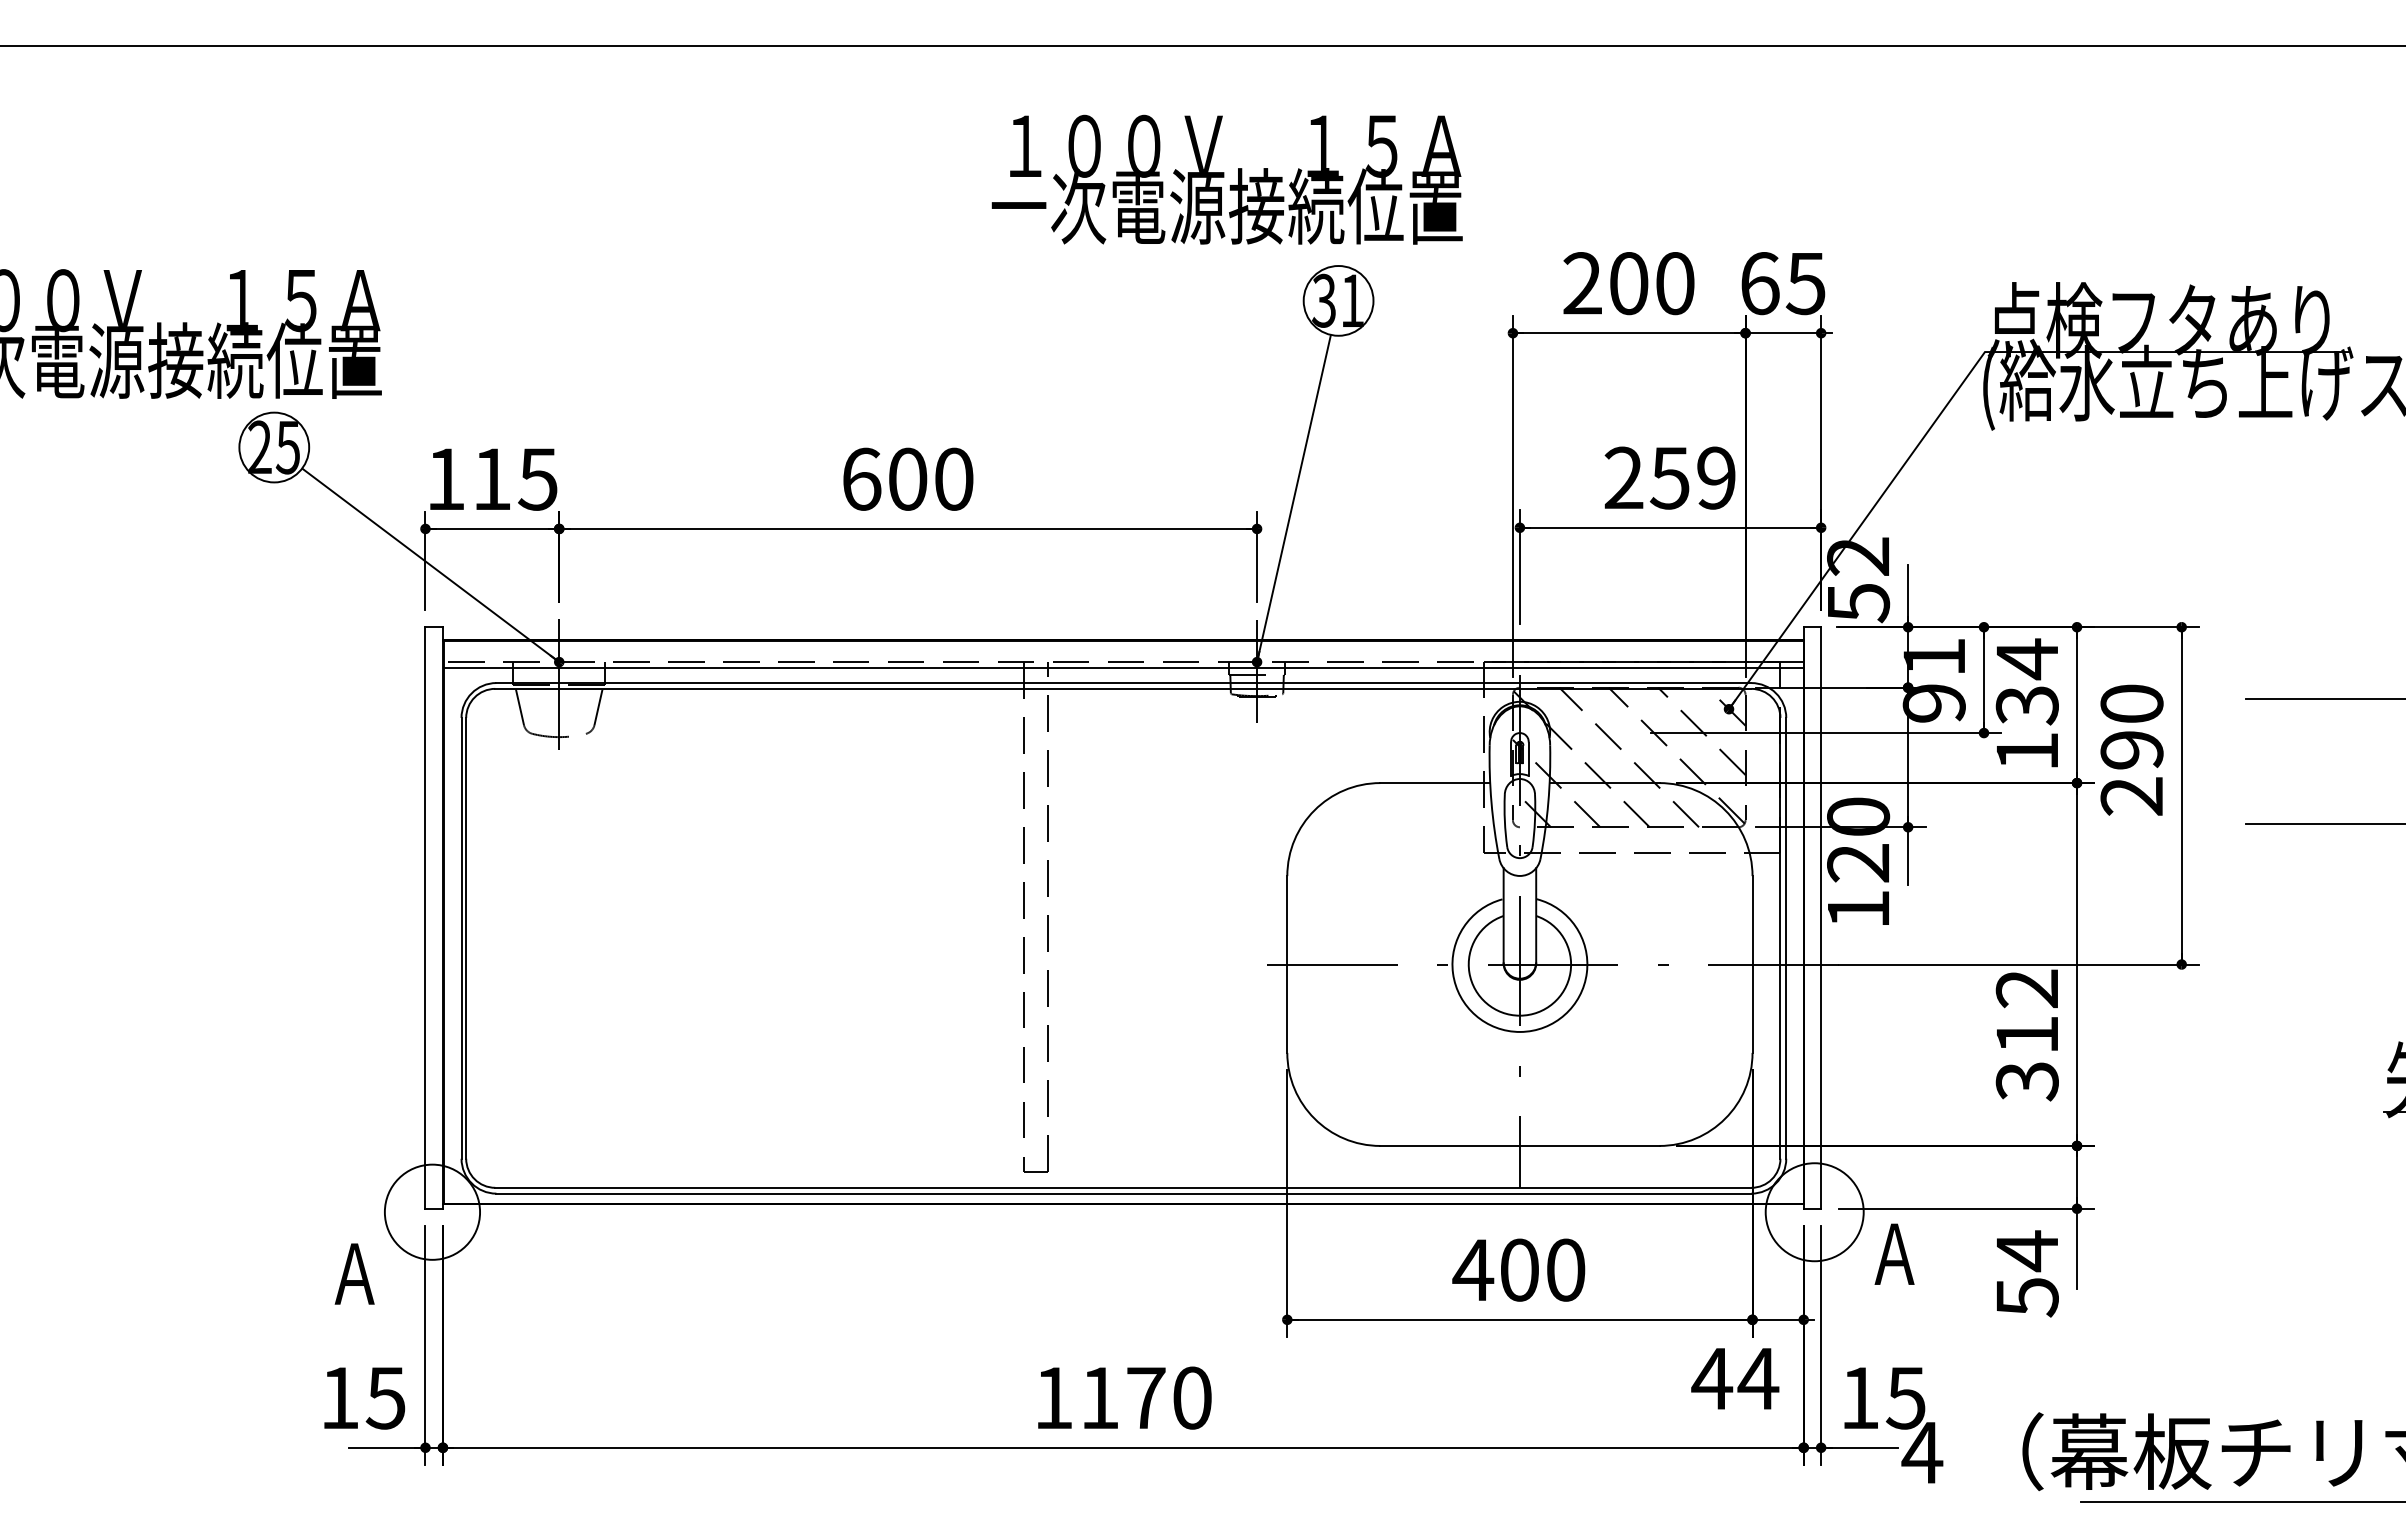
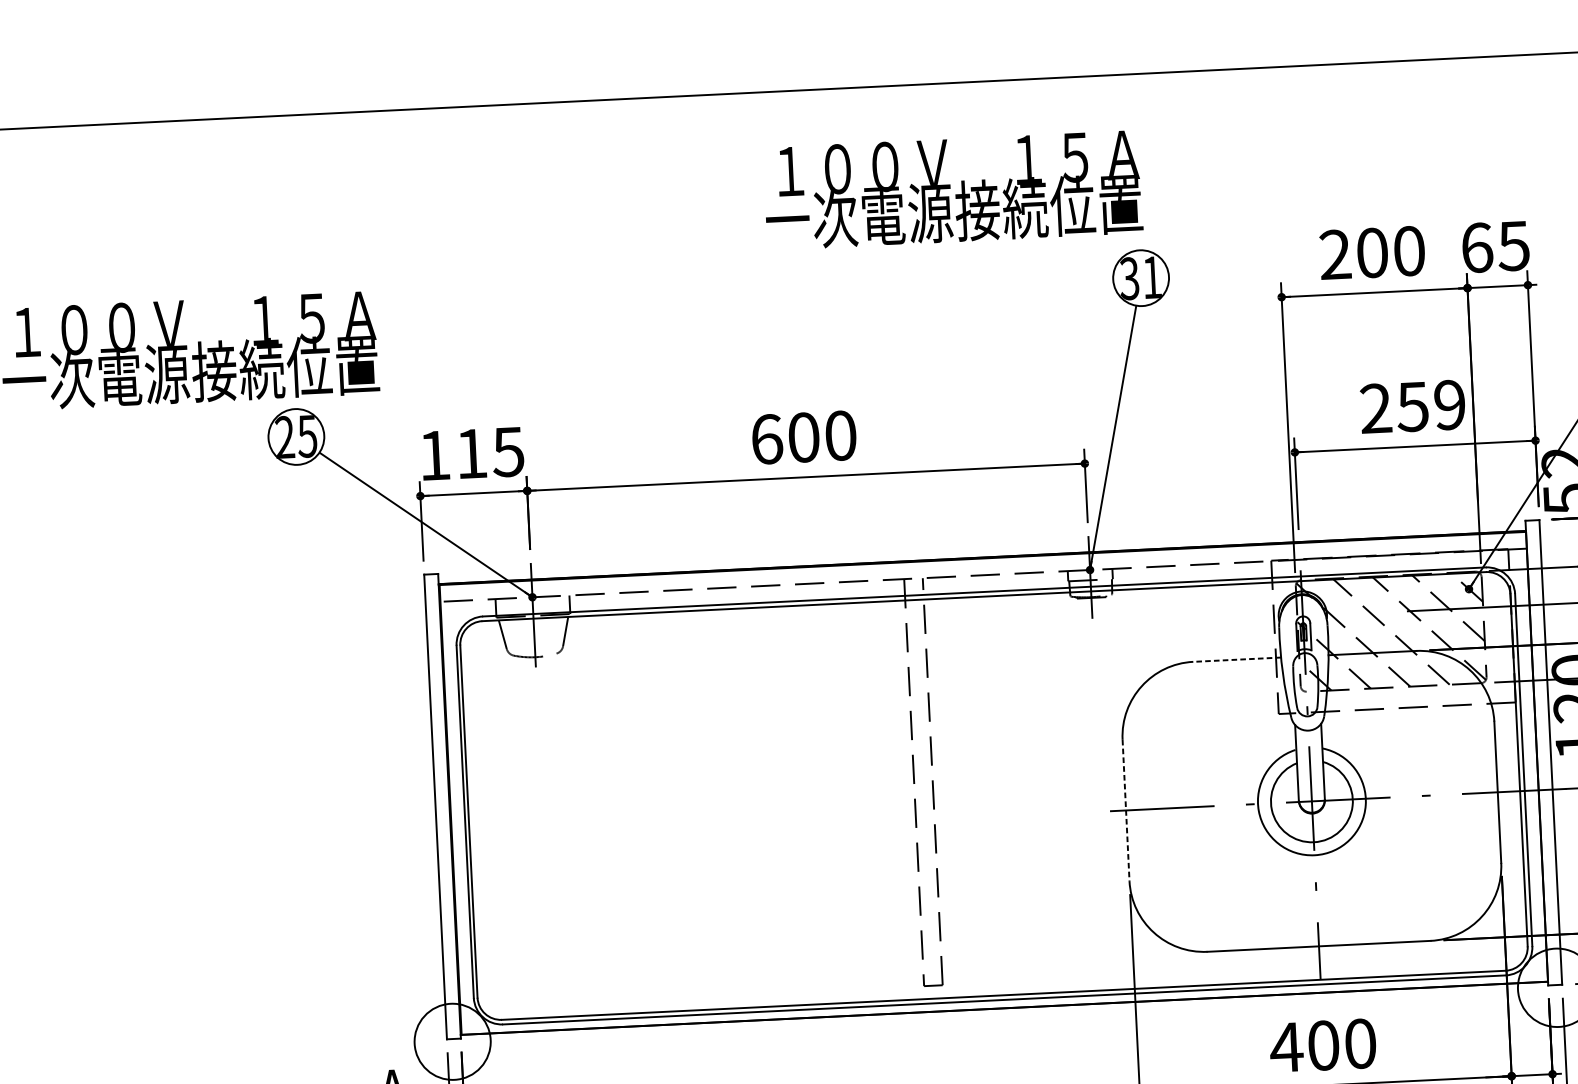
text: (1226, 179) -> (952, 190), moved
line: (1123, 667) -> (983, 579), removed
line: (1435, 783) -> (1237, 660), solid -> dashed
line: (1287, 965) -> (1126, 811), solid -> dashed

